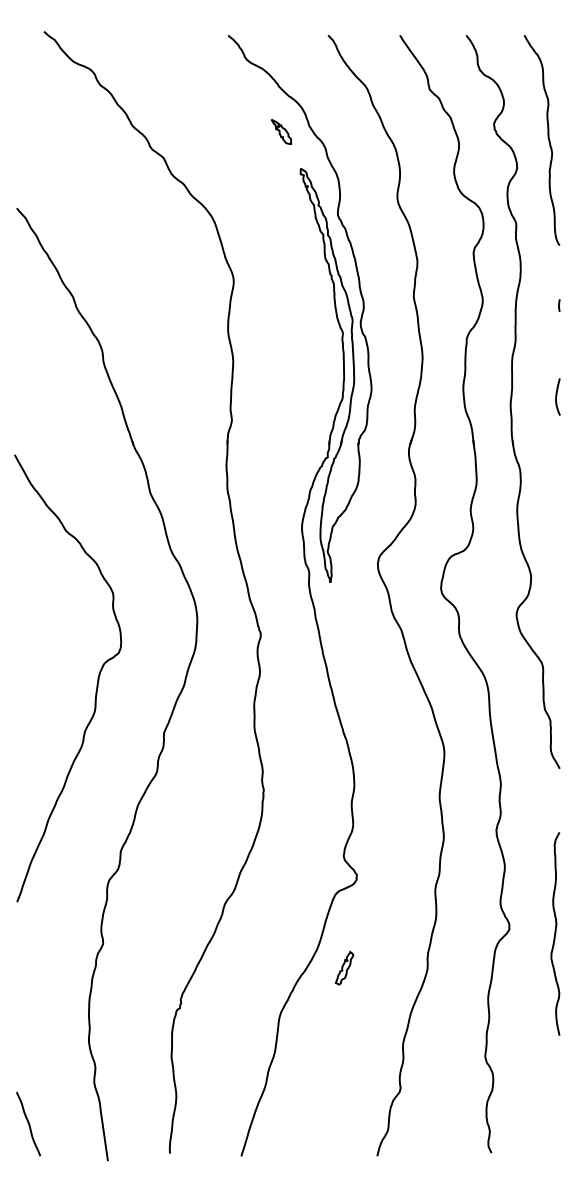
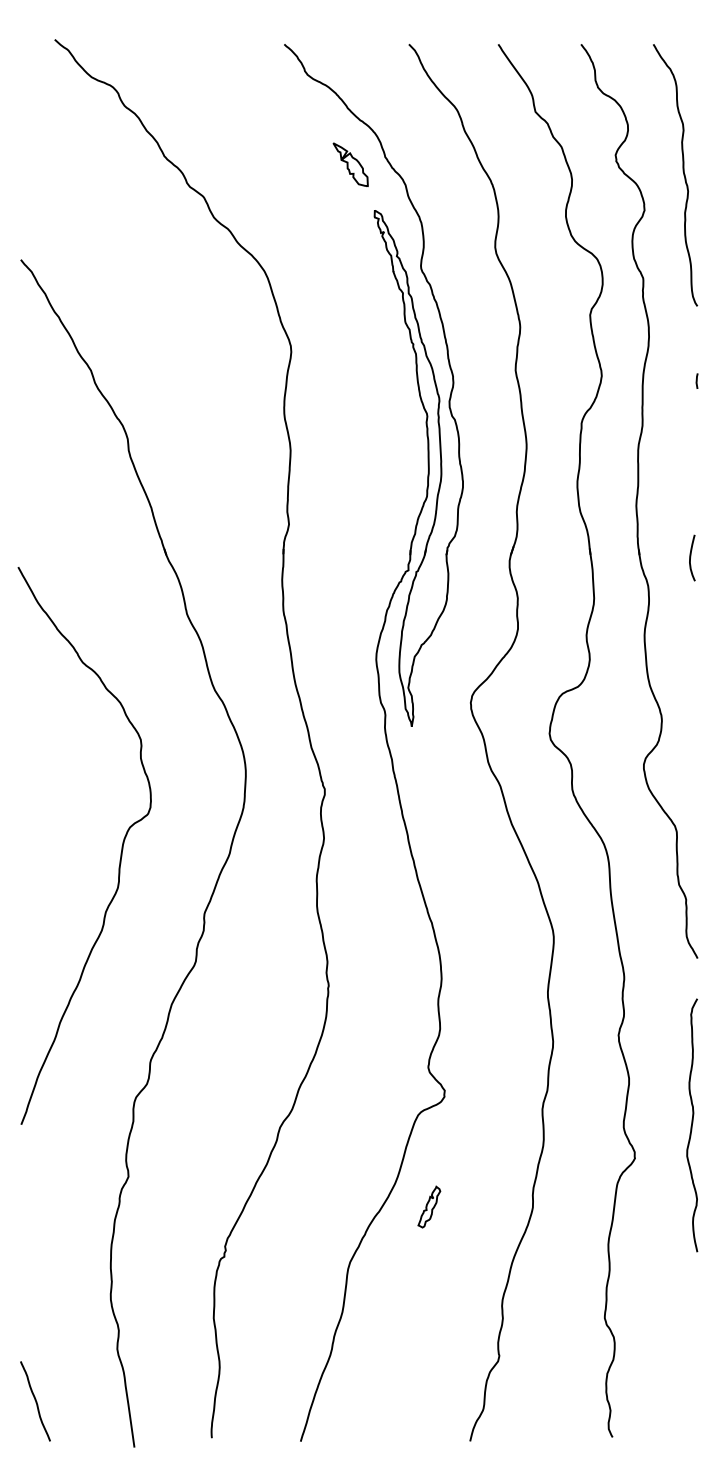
part: (281, 131) -> (350, 164), size x1.4
curve: (557, 396) -> (691, 557), moved
curve: (555, 934) -> (692, 1125), moved

